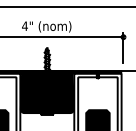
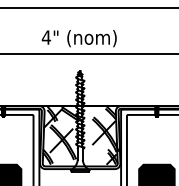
fill: (47, 91) -> (80, 136), removed

